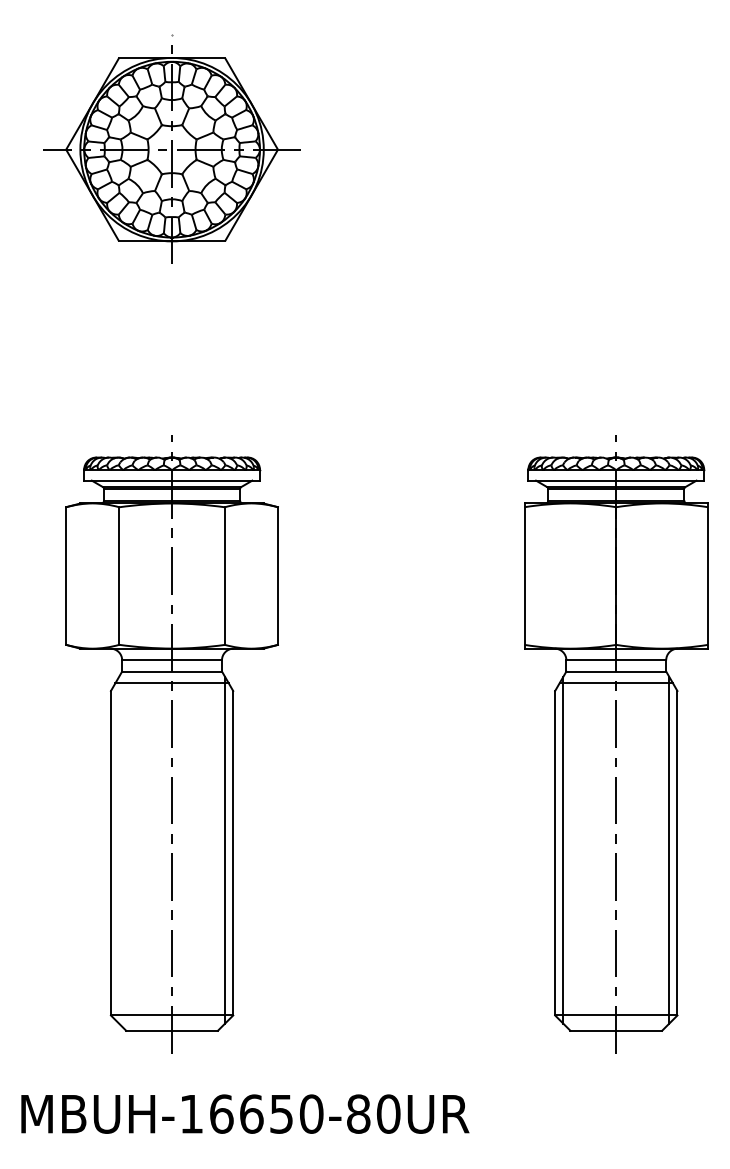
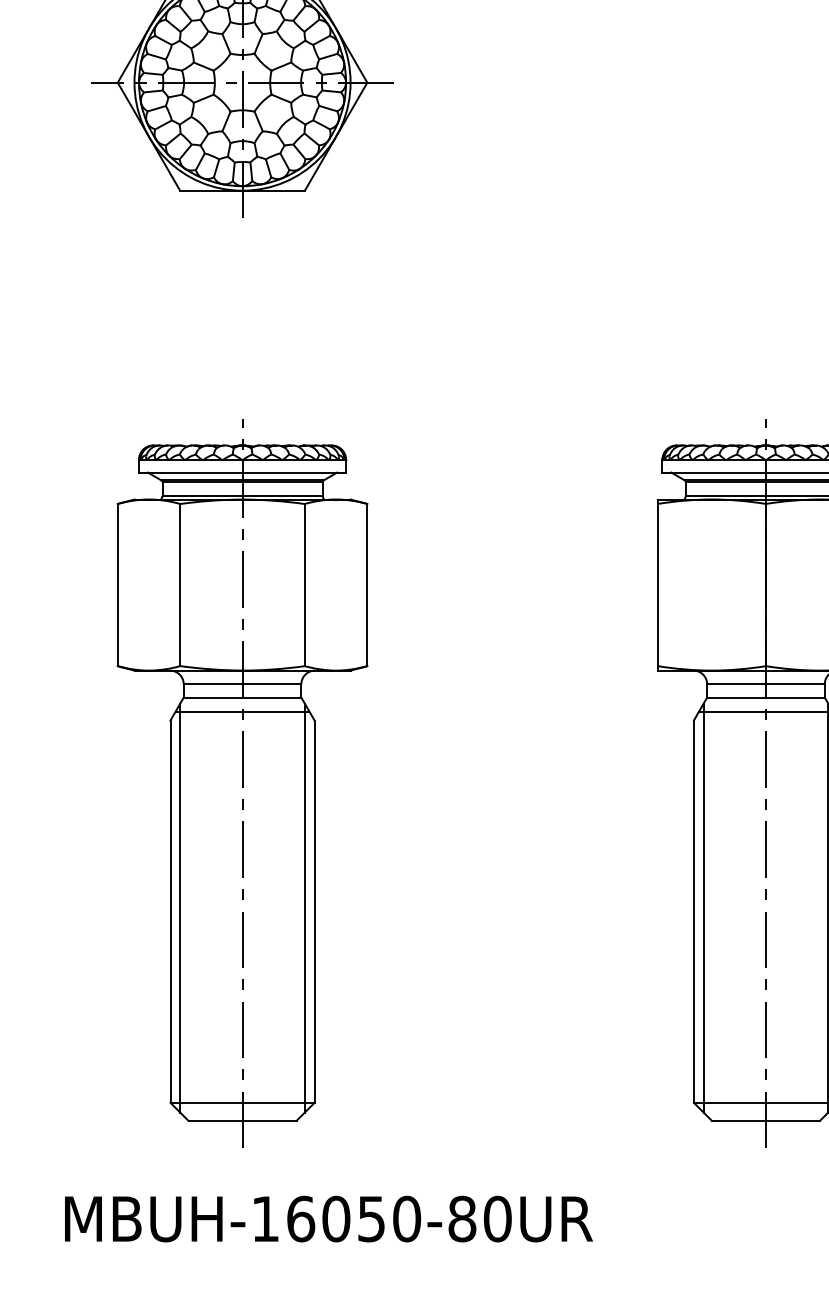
line: (119, 849) -> (180, 907), added
text: (251, 1113) -> (336, 1218), MBUH-16650-80UR -> MBUH-16050-80UR

